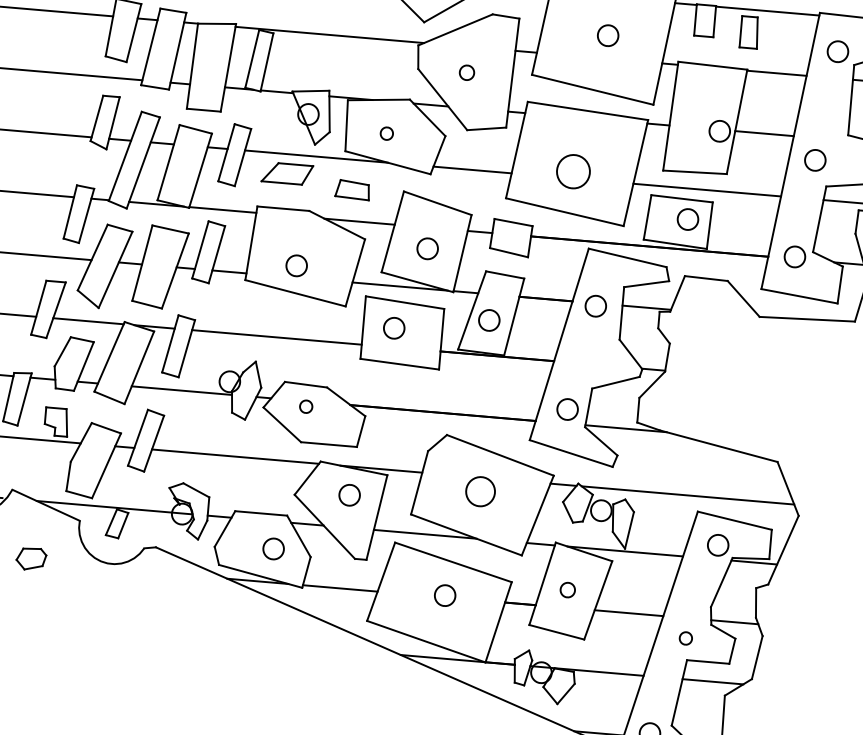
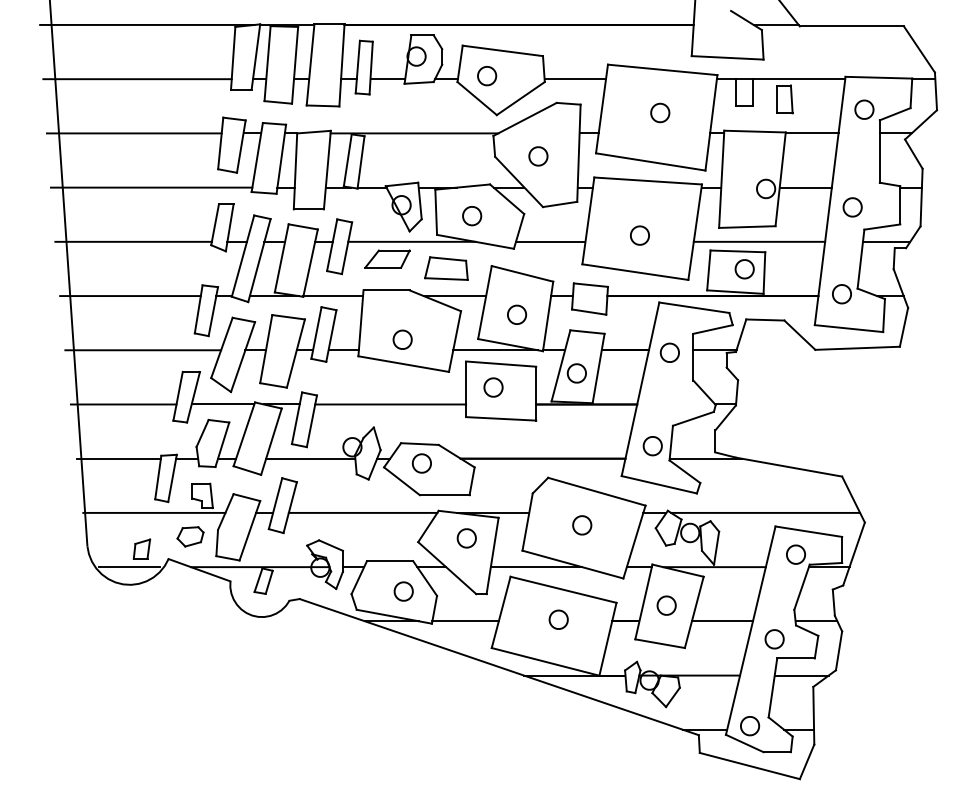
part: (467, 72) -> (538, 156), size x1.43
part: (387, 133) -> (472, 216), size x1.67
part: (572, 171) -> (639, 235), size x0.62
part: (352, 189) -> (446, 268), size x1.43
part: (305, 406) -> (421, 463), size x1.67
part: (480, 491) -> (582, 525), size x0.71
part: (31, 558) -> (190, 536), moved
part: (567, 589) -> (666, 605), size x1.43
part: (685, 638) -> (774, 639), size x1.67

